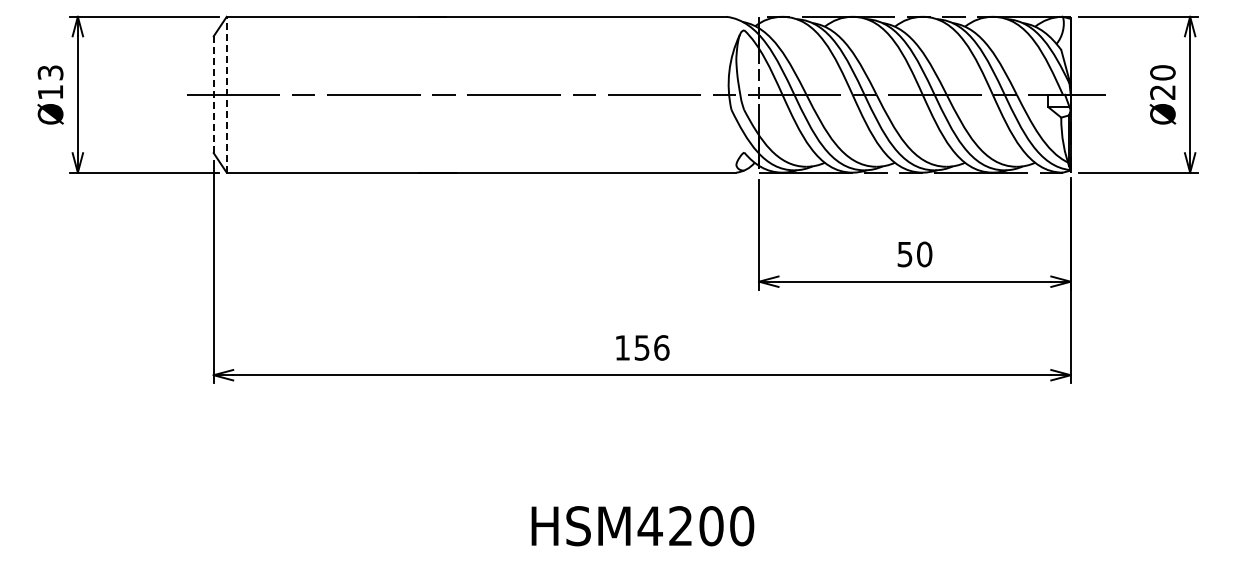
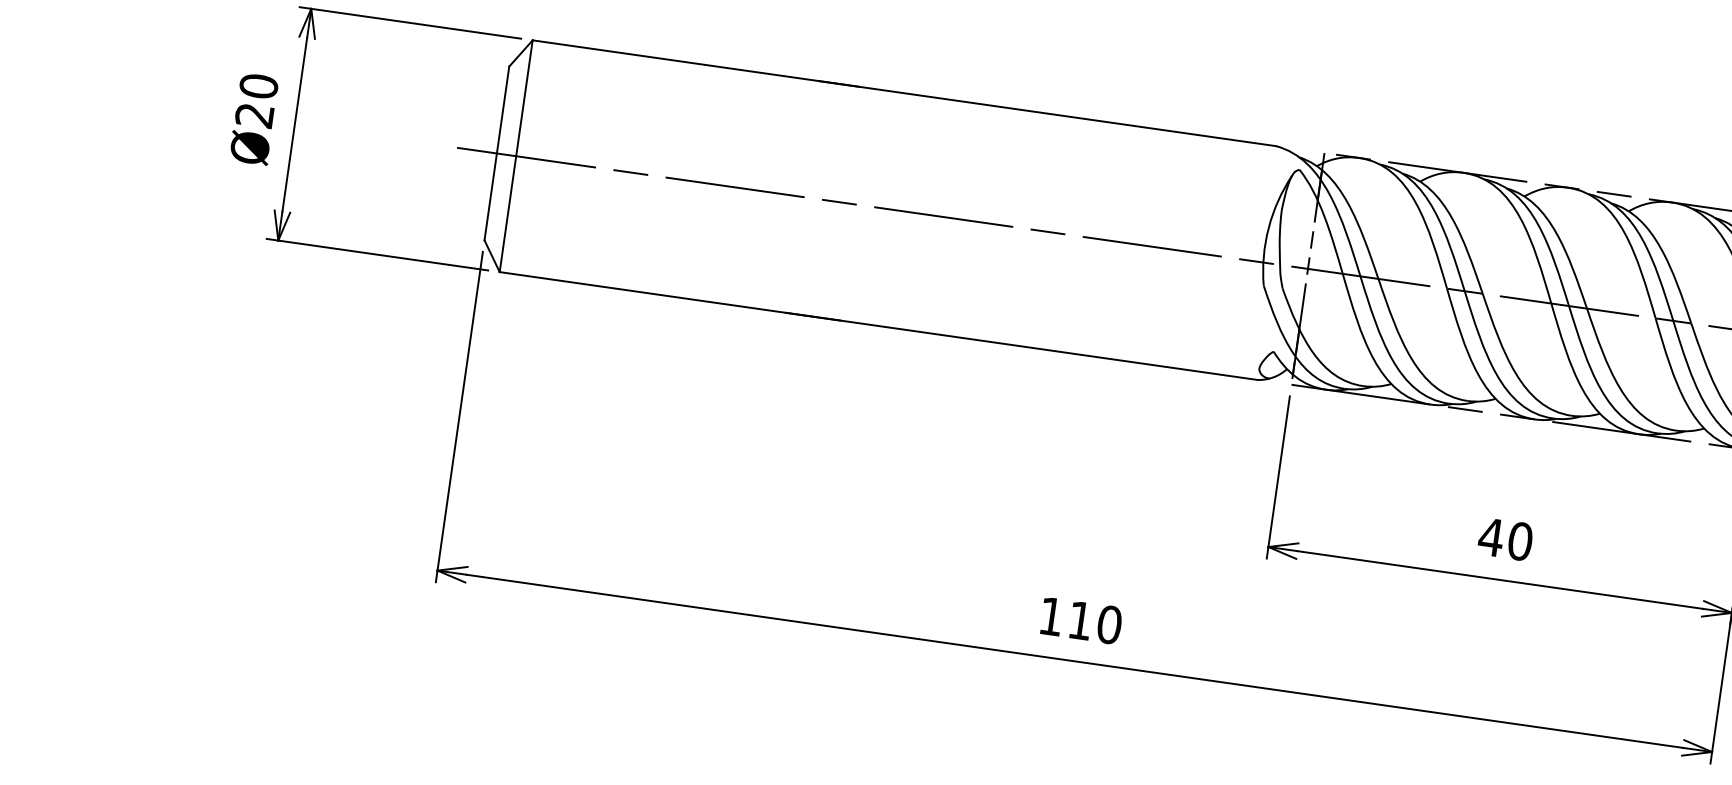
text: (50, 82) -> (256, 100), Ø13 -> Ø20
line: (213, 94) -> (496, 153), dashed -> solid
line: (226, 94) -> (515, 155), dashed -> solid
text: (904, 254) -> (1490, 537), 50 -> 40
text: (651, 347) -> (1094, 622), 156 -> 110

